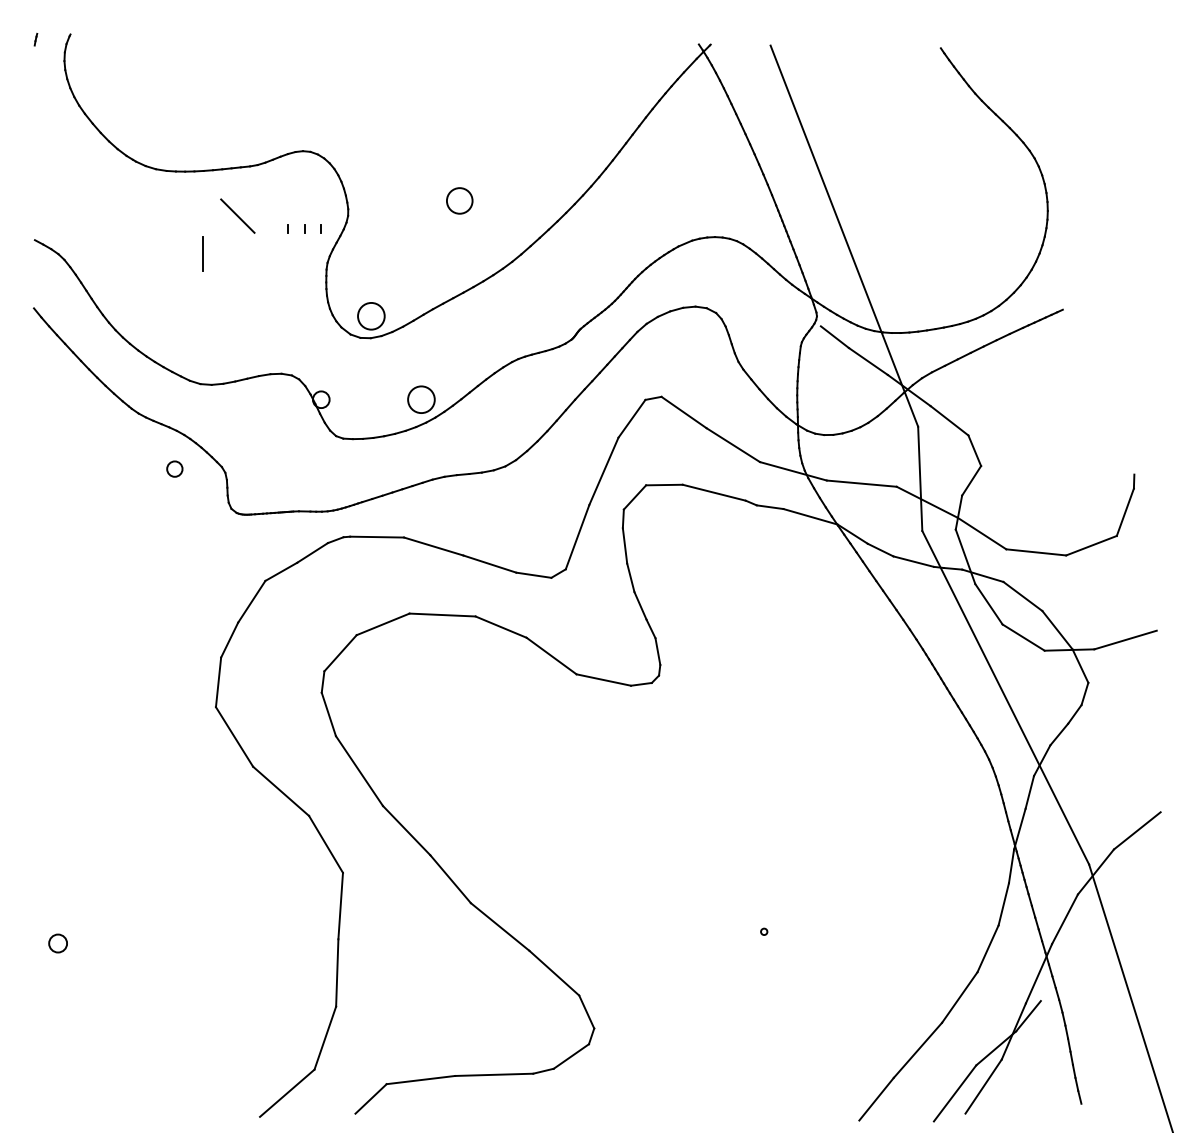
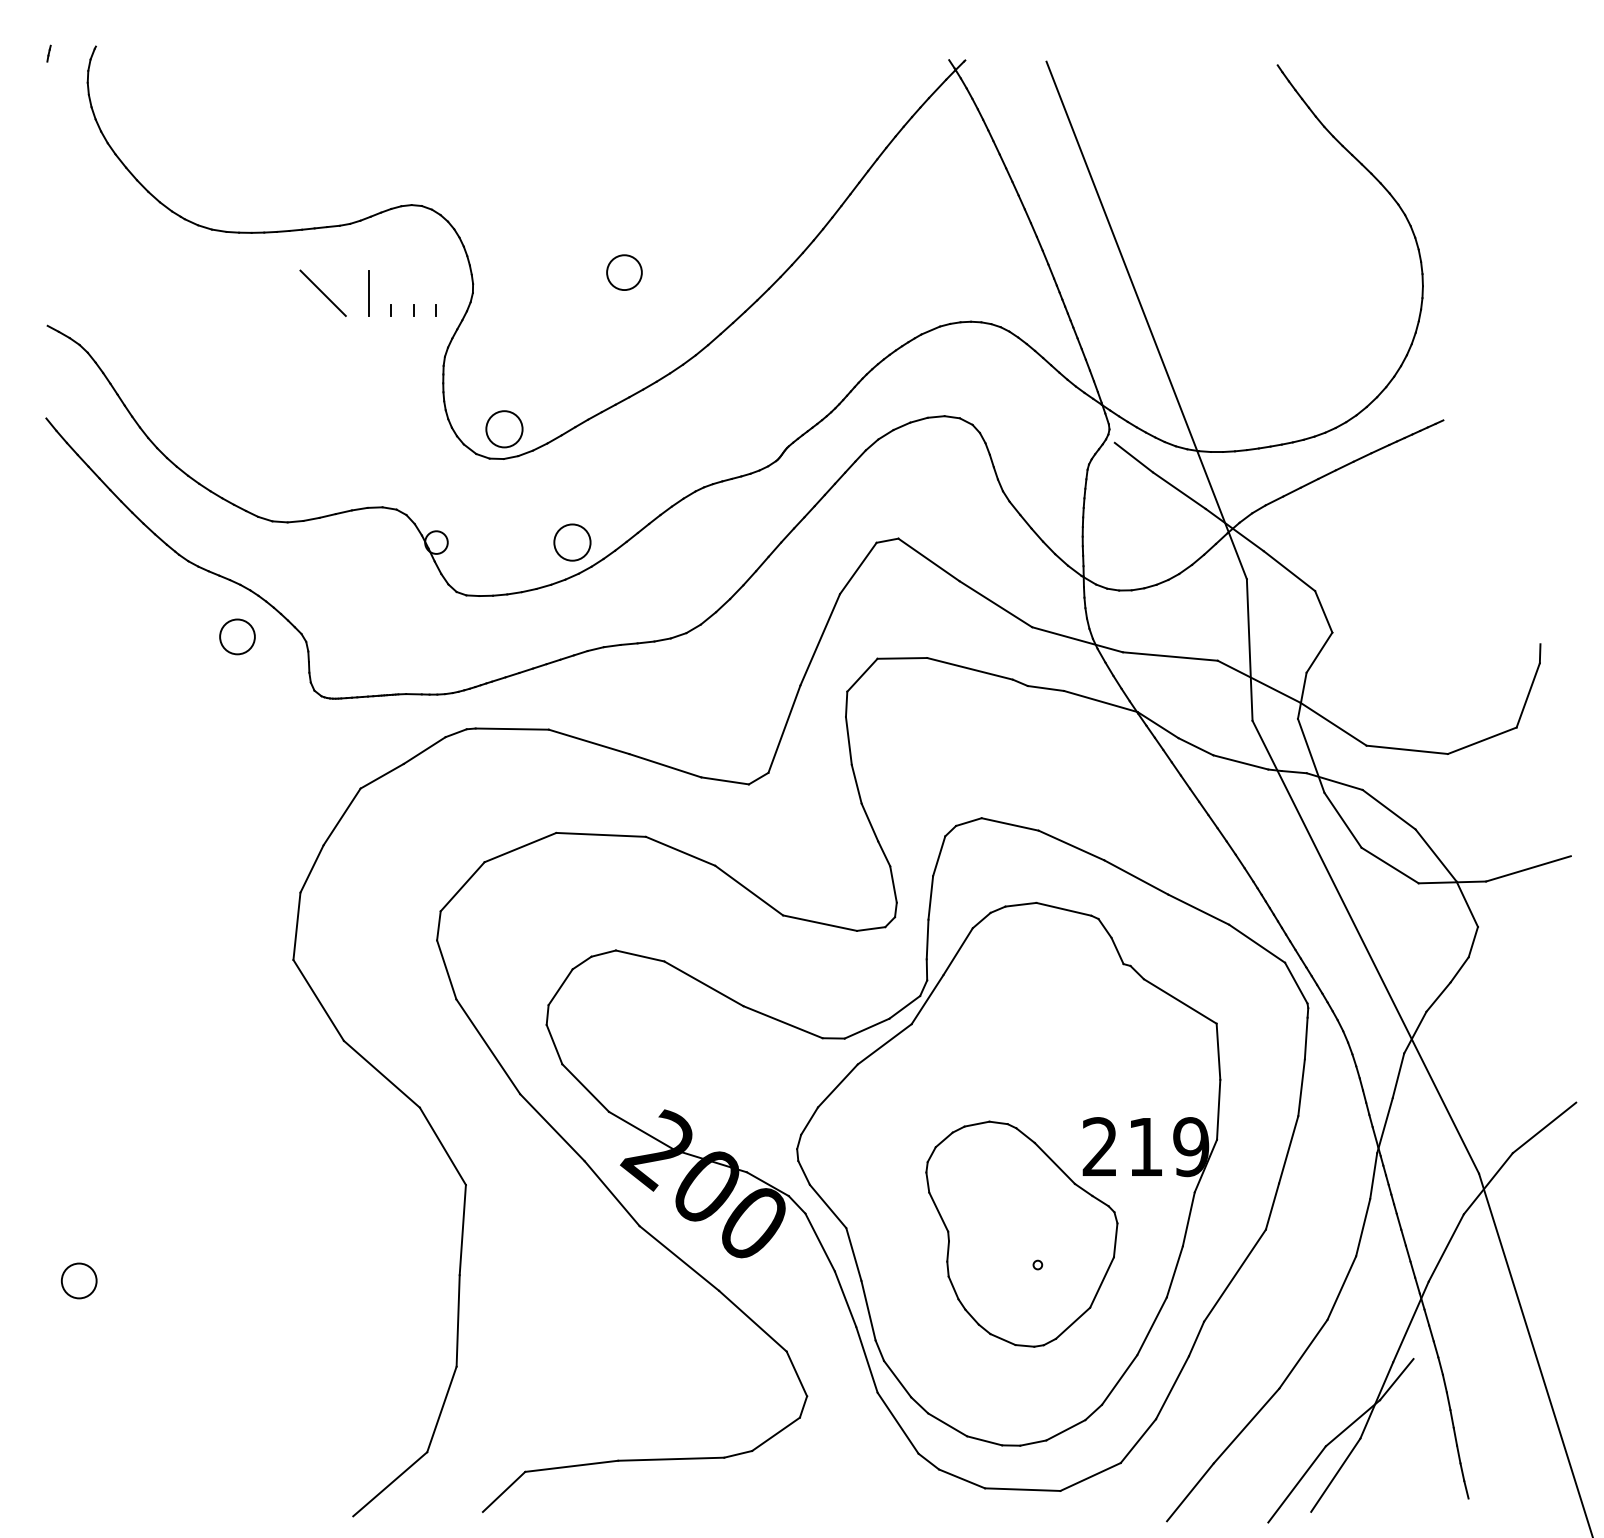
line: (202, 253) -> (367, 292), moved
circle: (174, 468) -> (237, 635), size x1.67
part: (682, 850) -> (926, 1154), added
circle: (57, 943) -> (78, 1280), size x1.43

